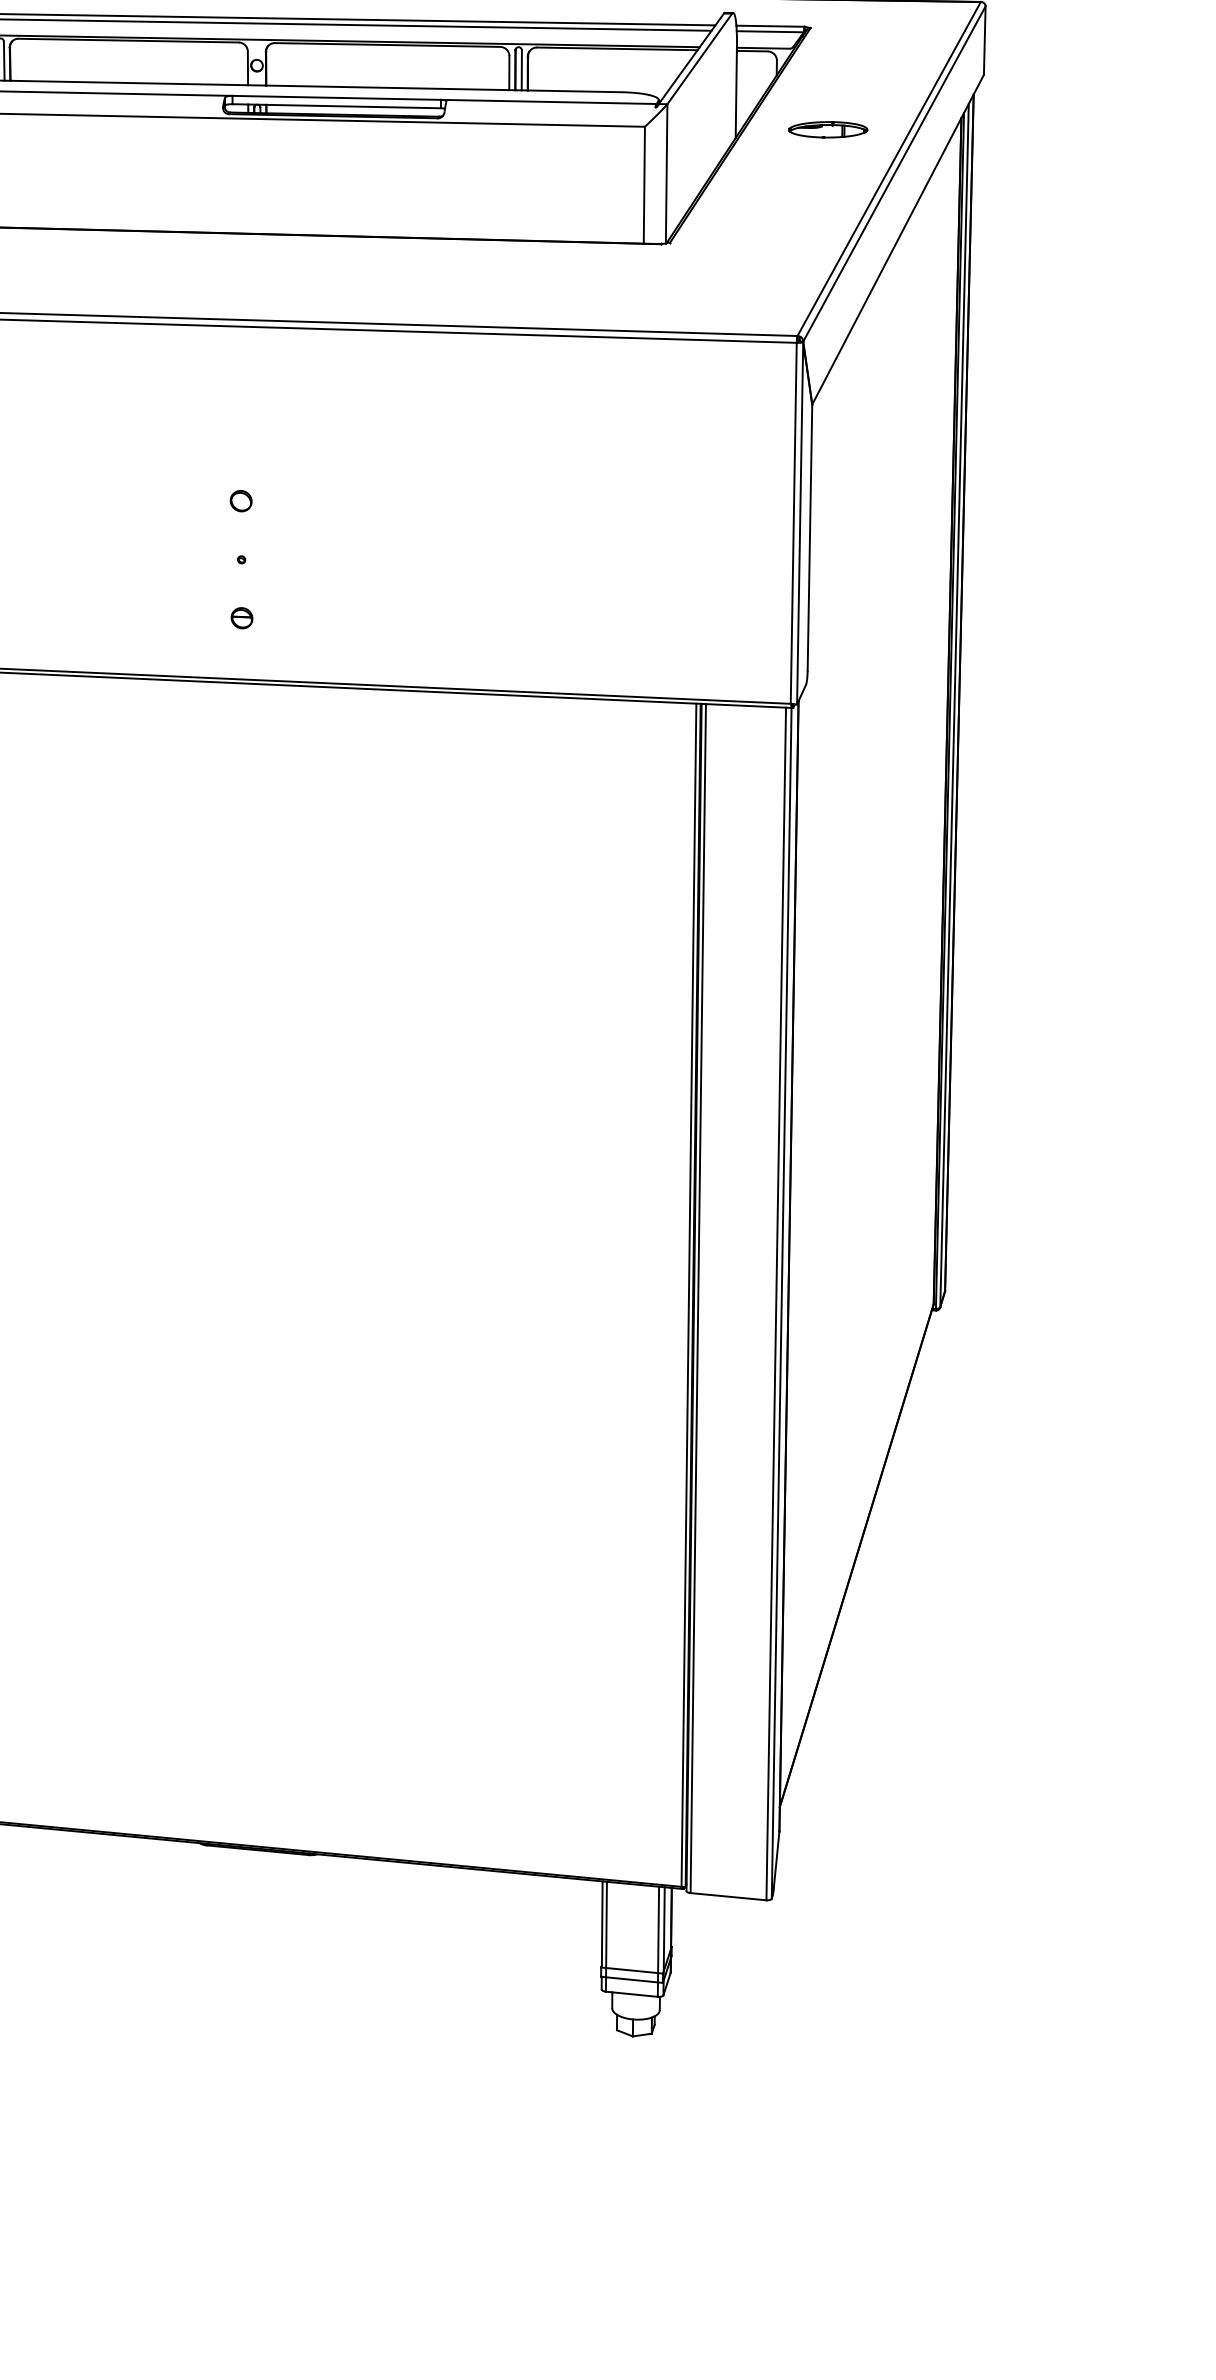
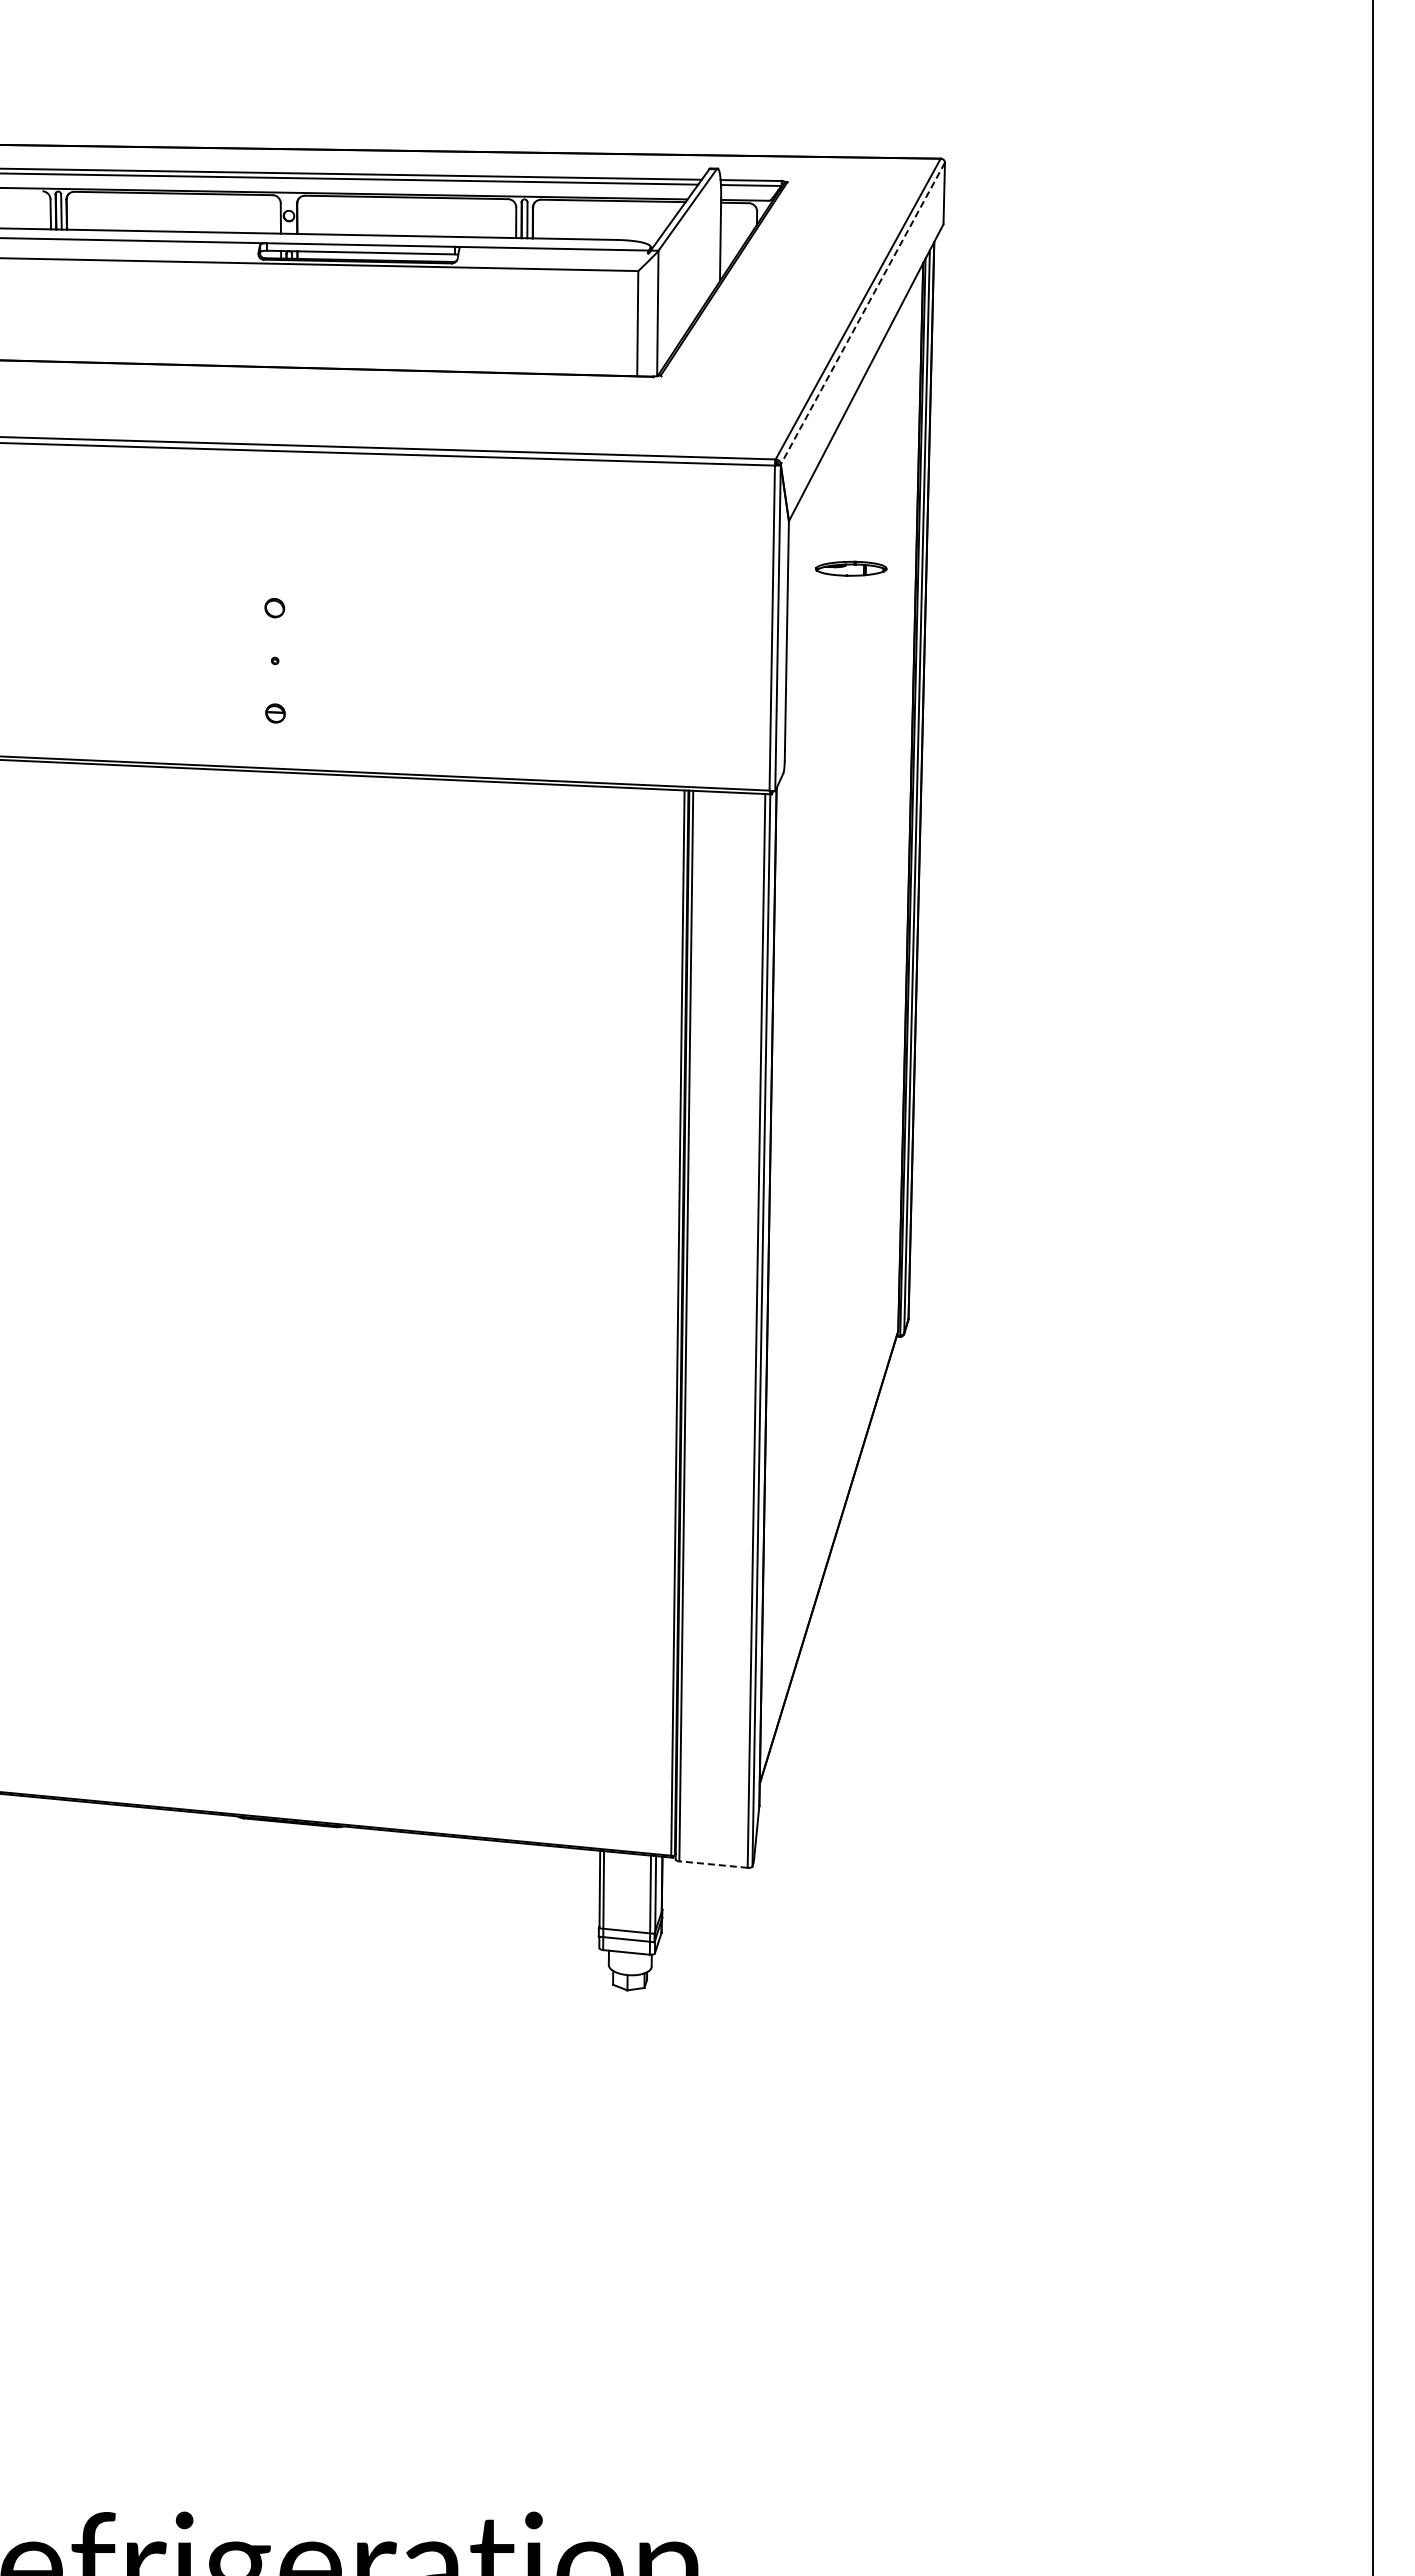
part: (828, 129) -> (851, 568), moved
line: (893, 173) -> (862, 313), solid -> dashed
line: (728, 1896) -> (713, 1864), solid -> dashed

